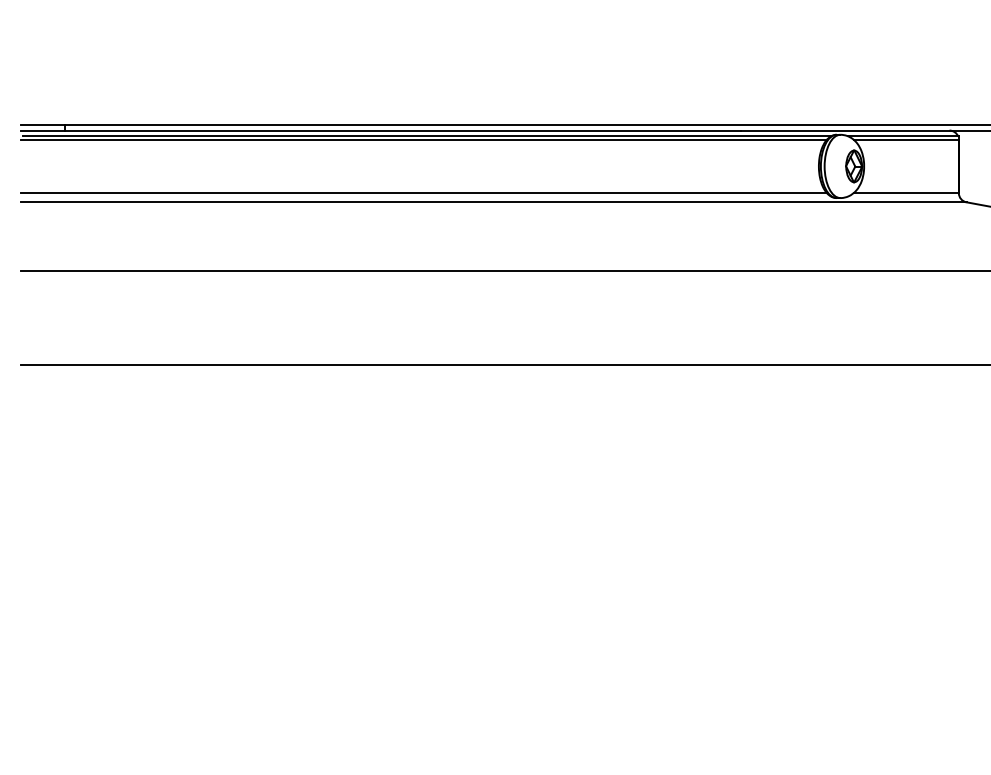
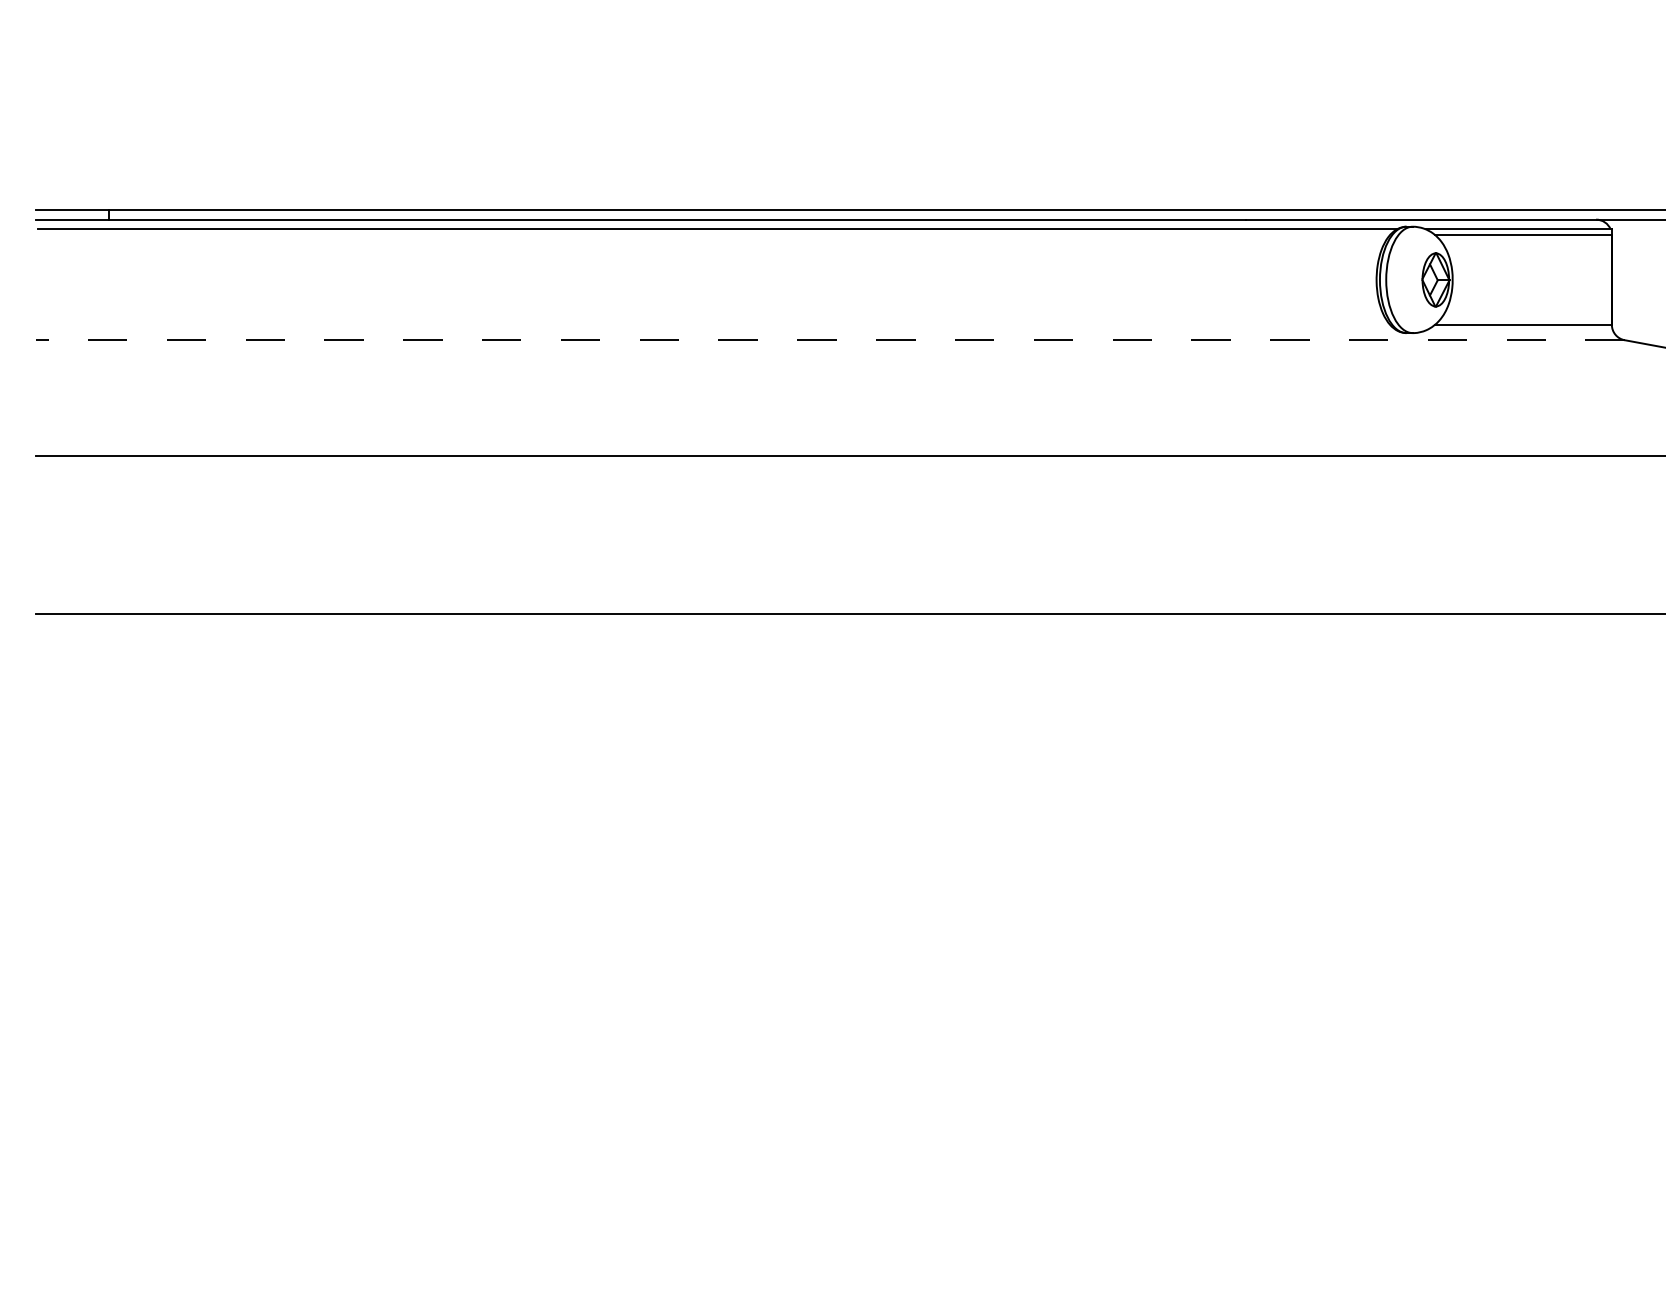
line: (423, 139) -> (711, 234), removed
line: (423, 193) -> (711, 325), removed
line: (493, 202) -> (829, 340), solid -> dashed

